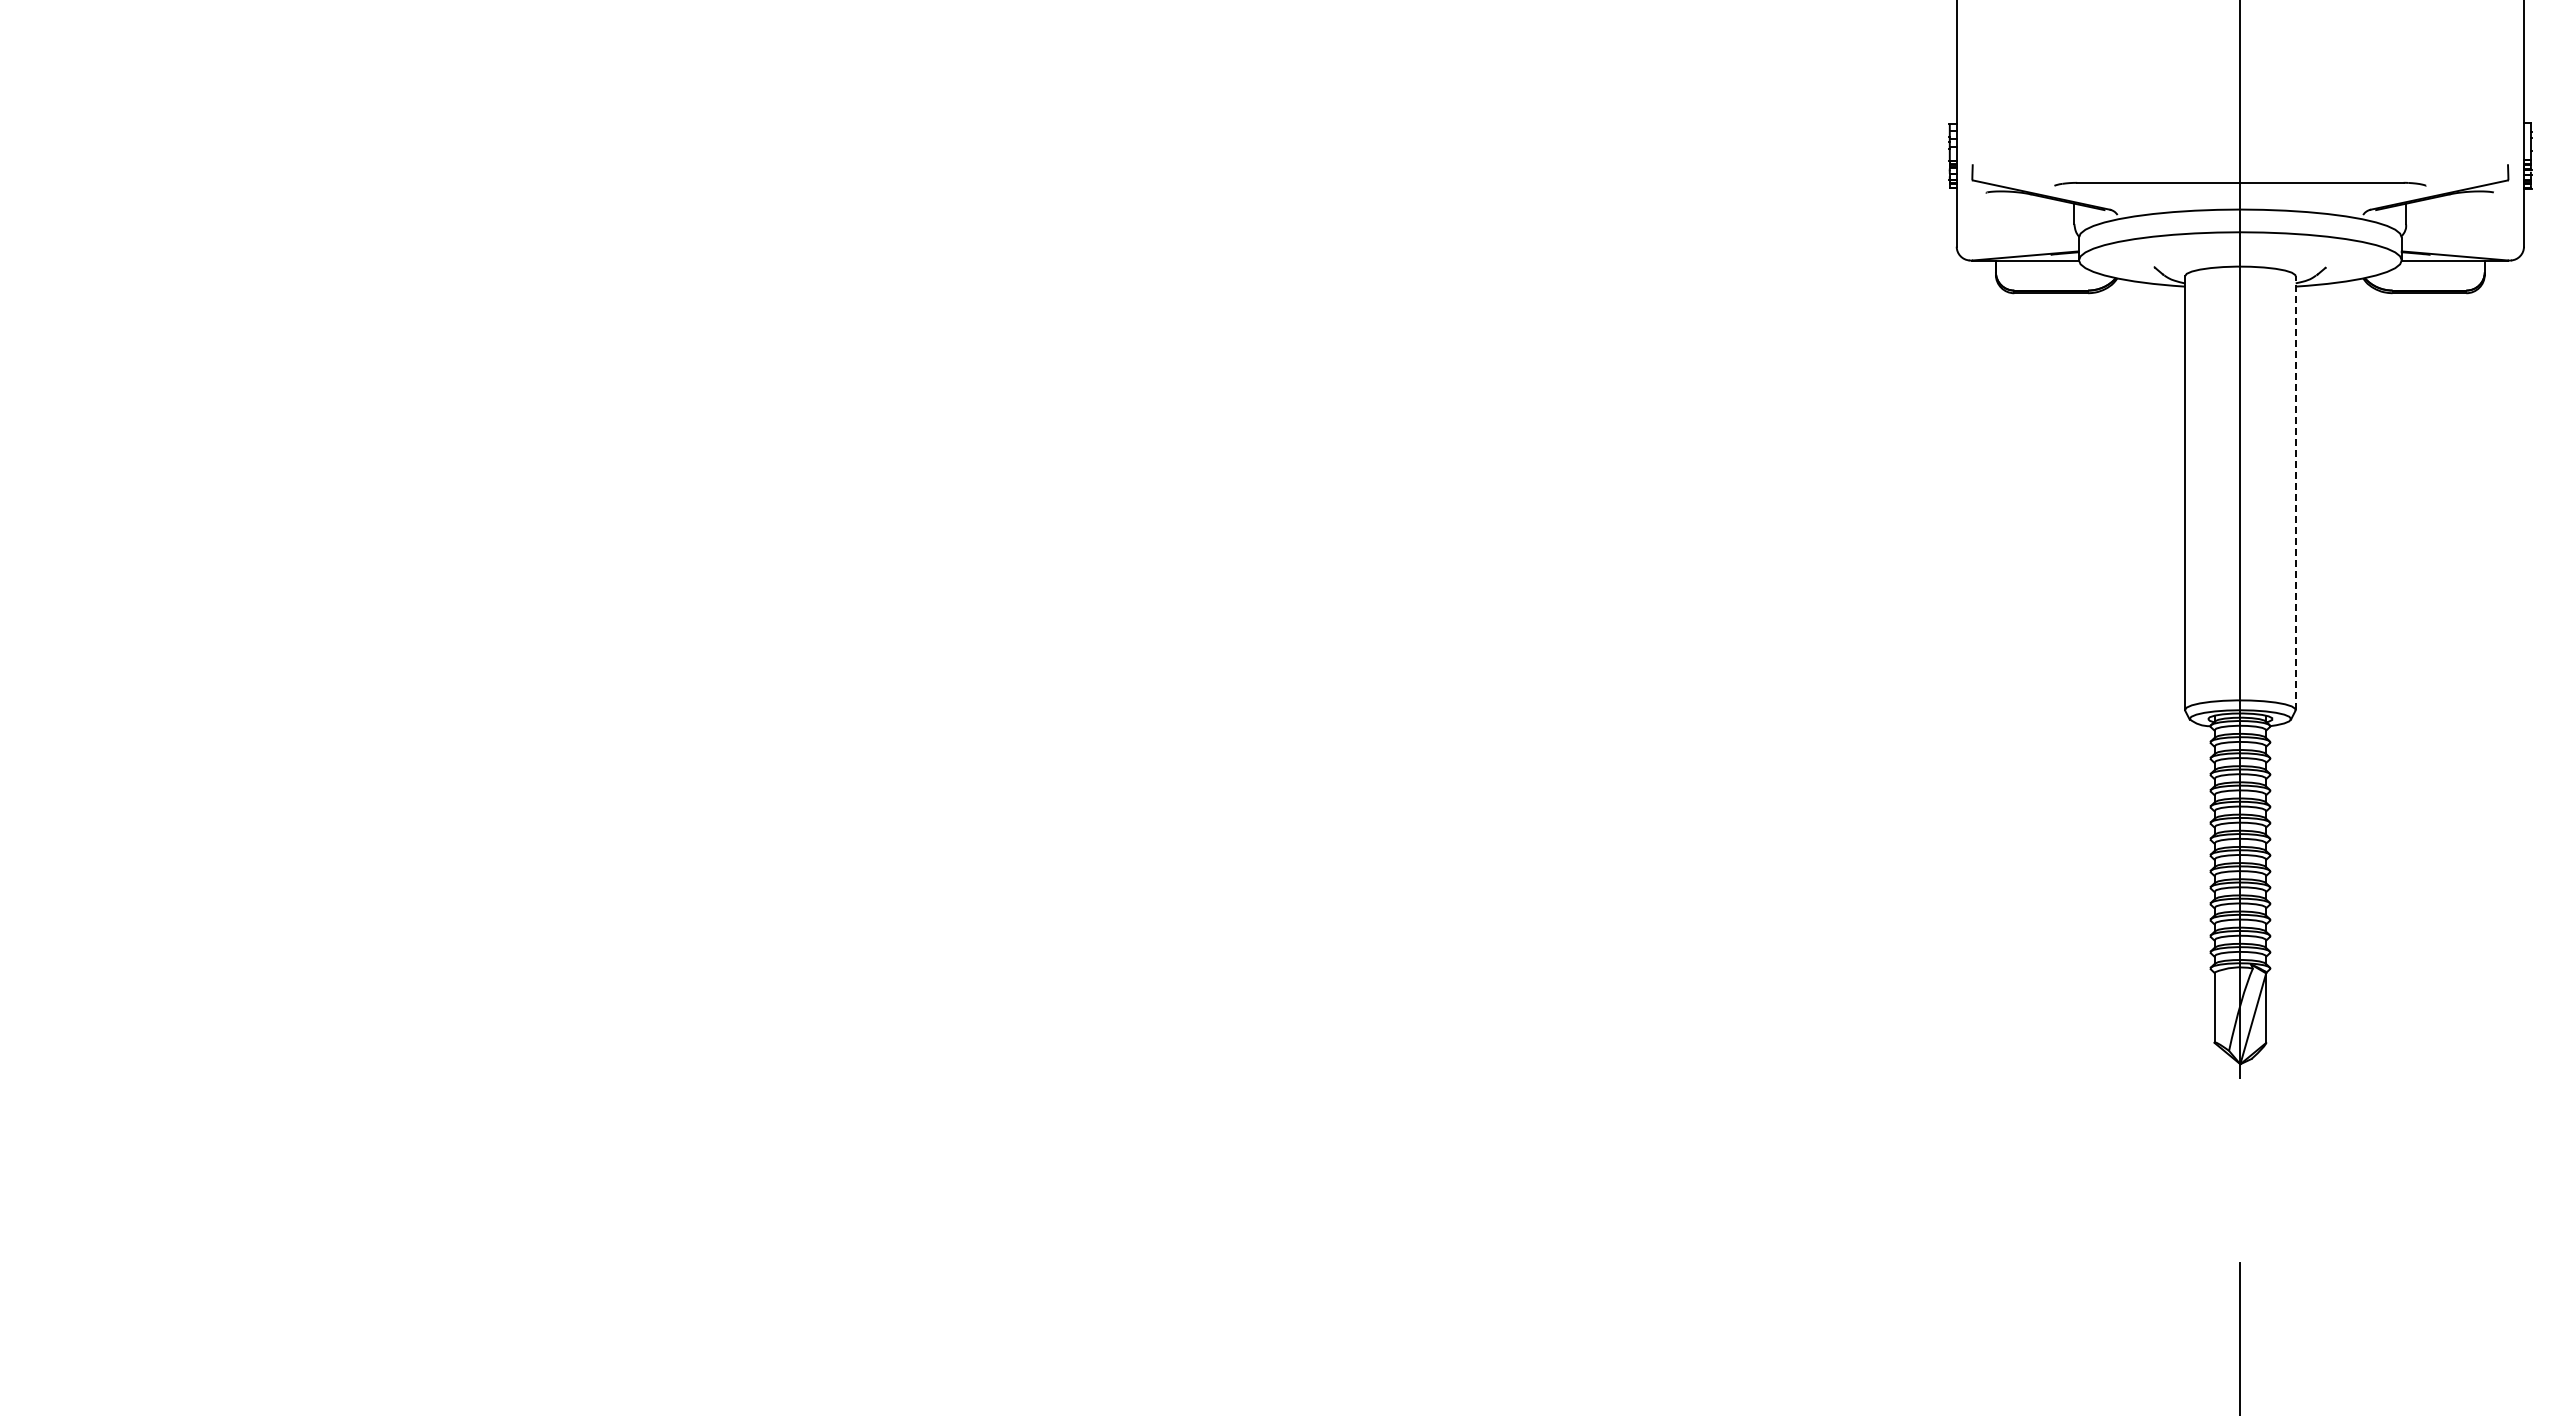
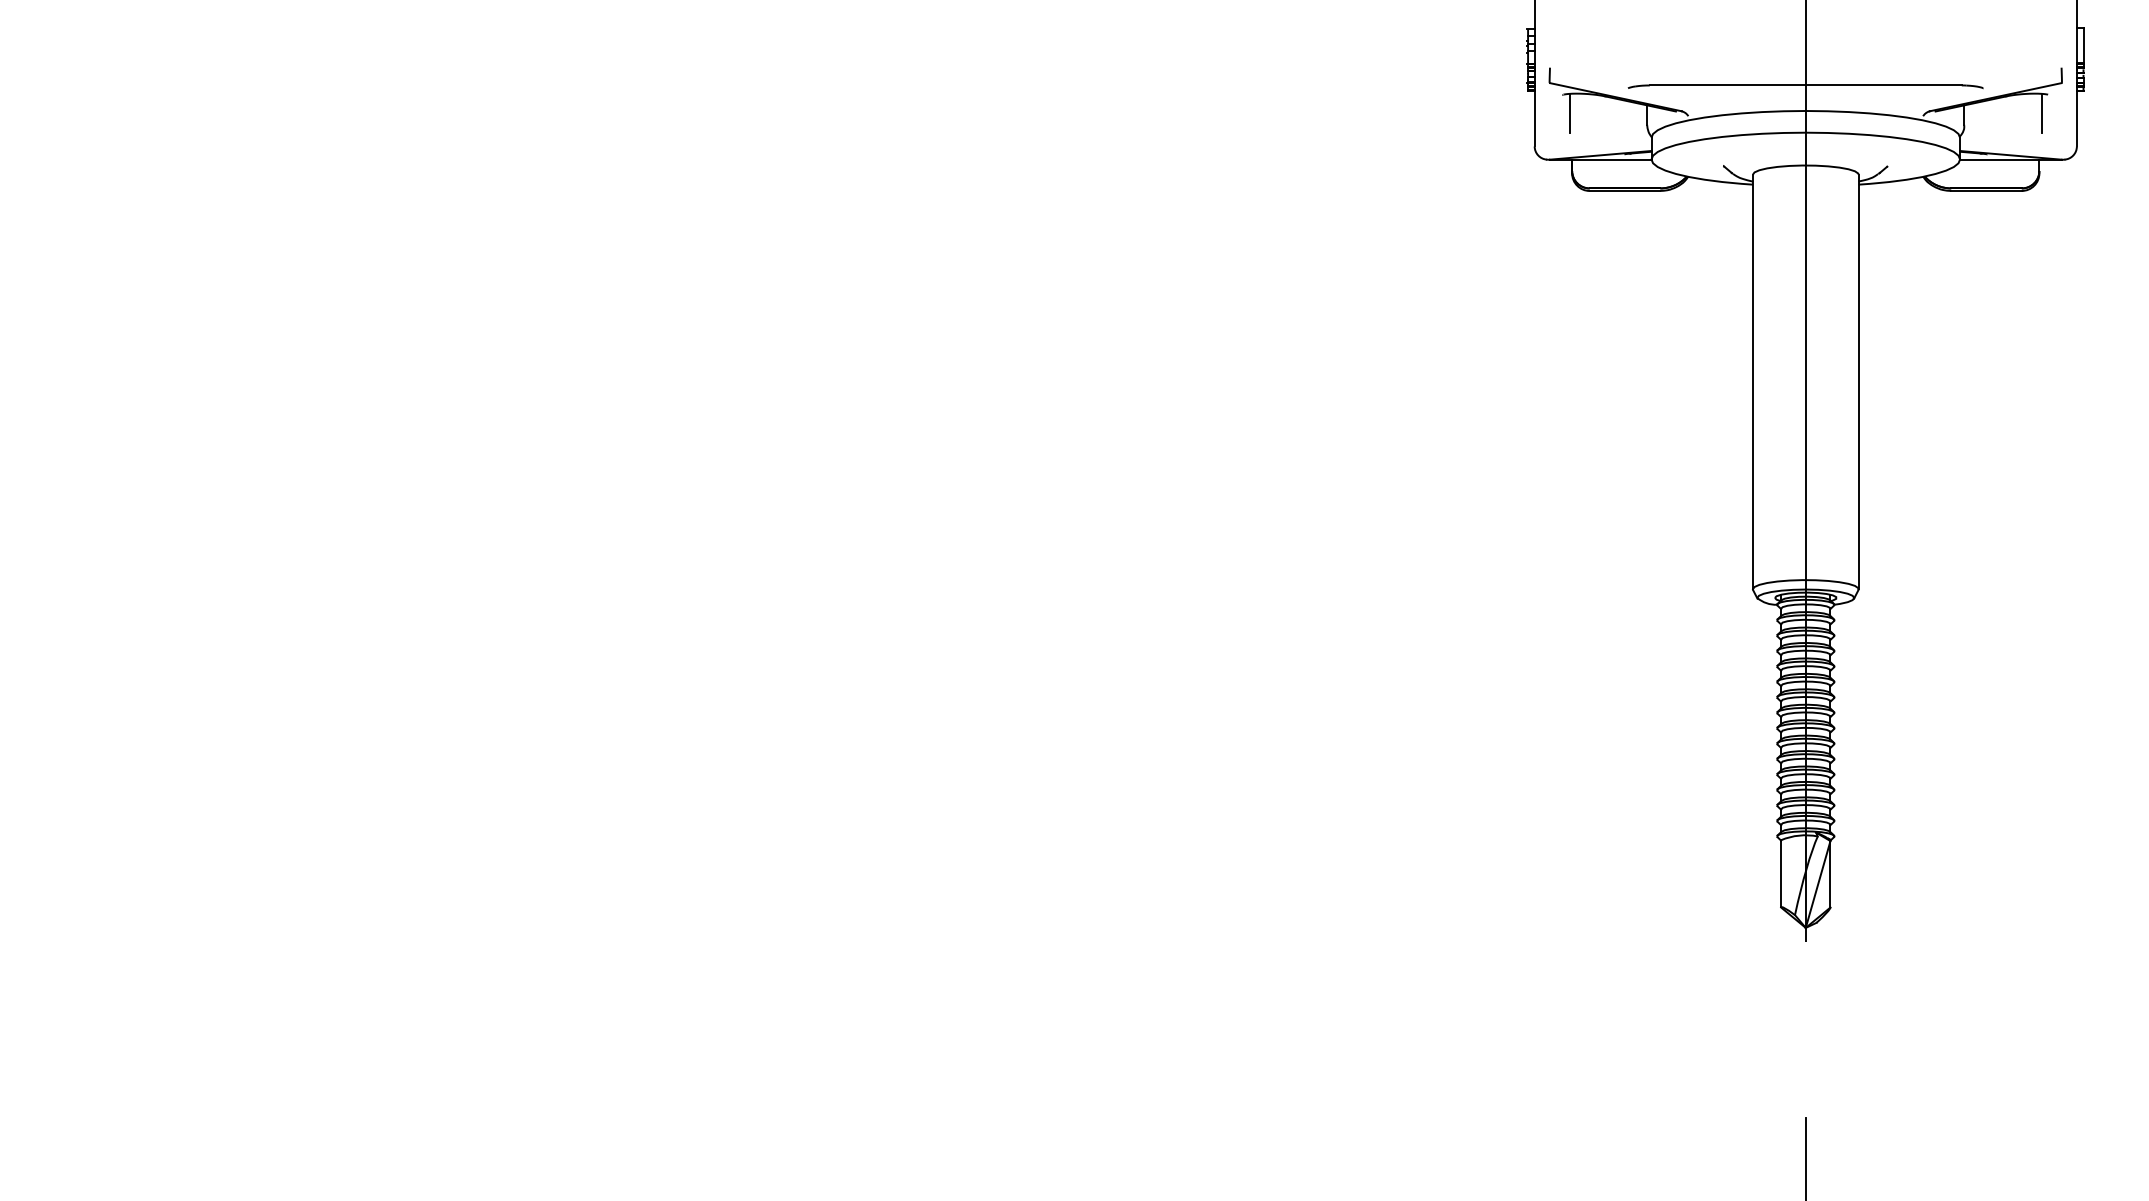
line: (1993, 211) -> (1569, 112), added
line: (2487, 211) -> (2041, 112), added
line: (2295, 493) -> (1858, 382), dashed -> solid

